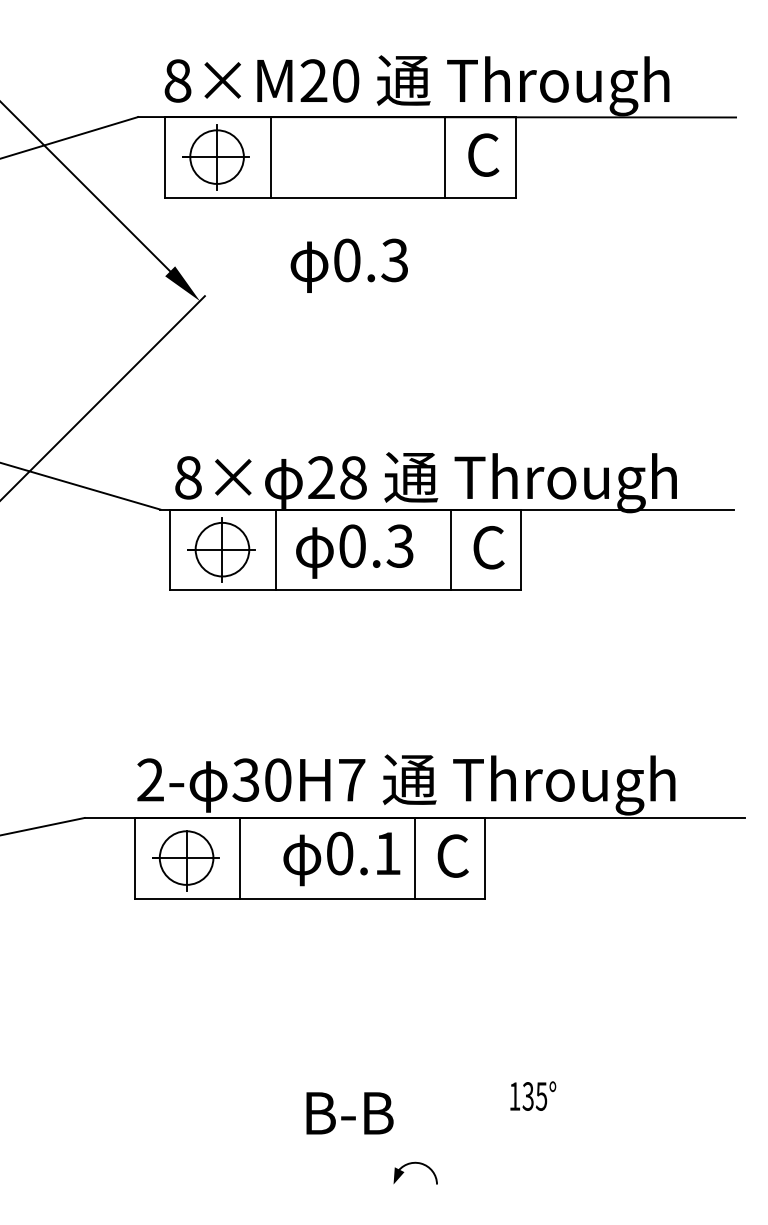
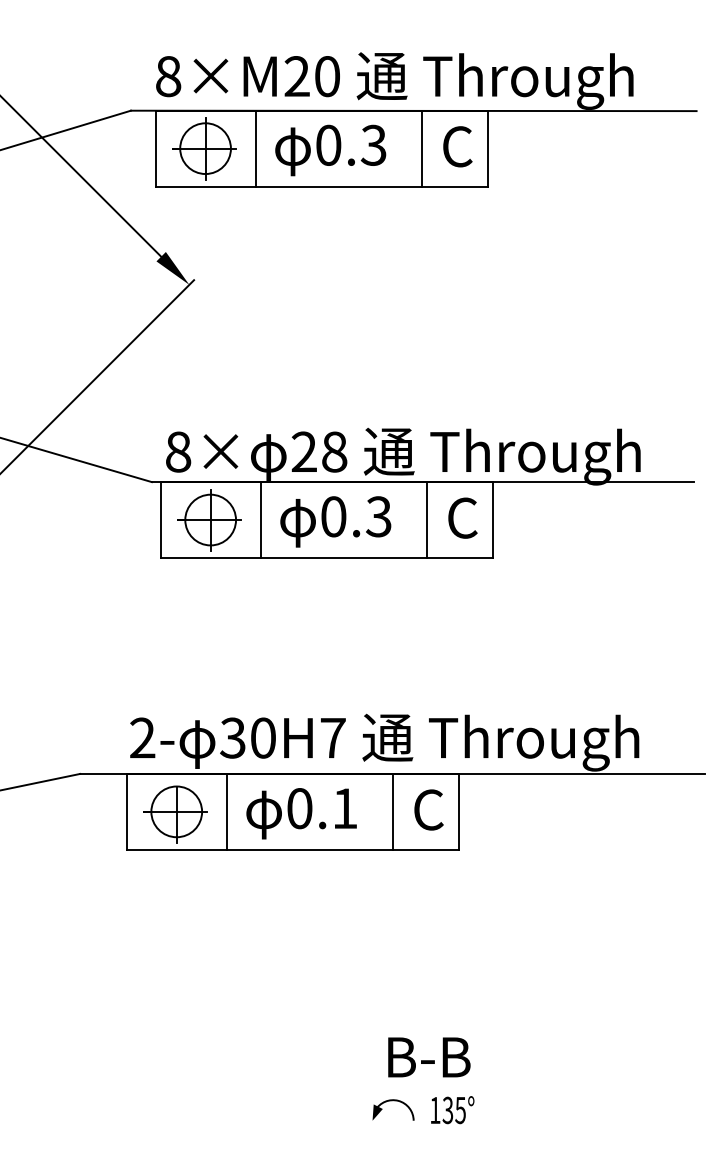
text: (349, 265) -> (330, 150), moved
text: (341, 858) -> (301, 813), moved
text: (533, 1096) -> (452, 1110), moved
text: (350, 1113) -> (429, 1057), moved

